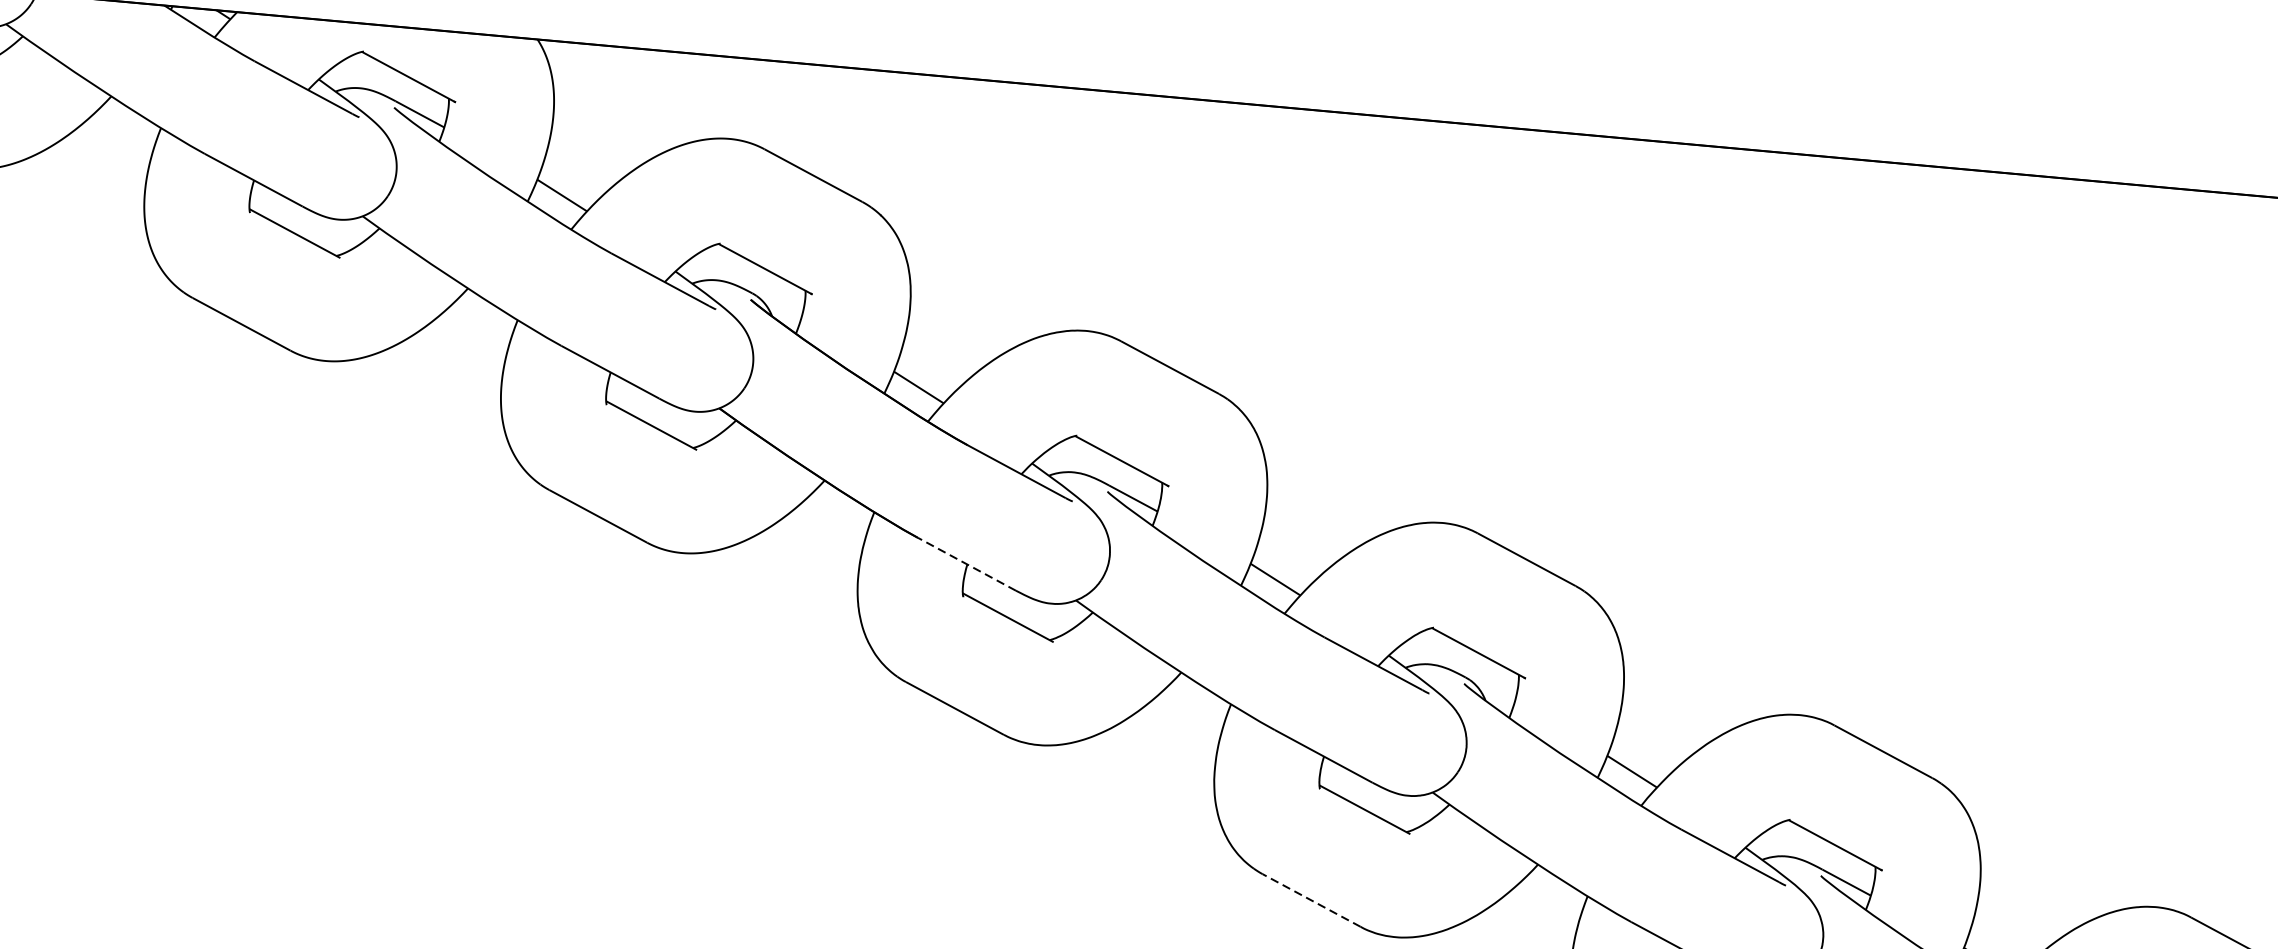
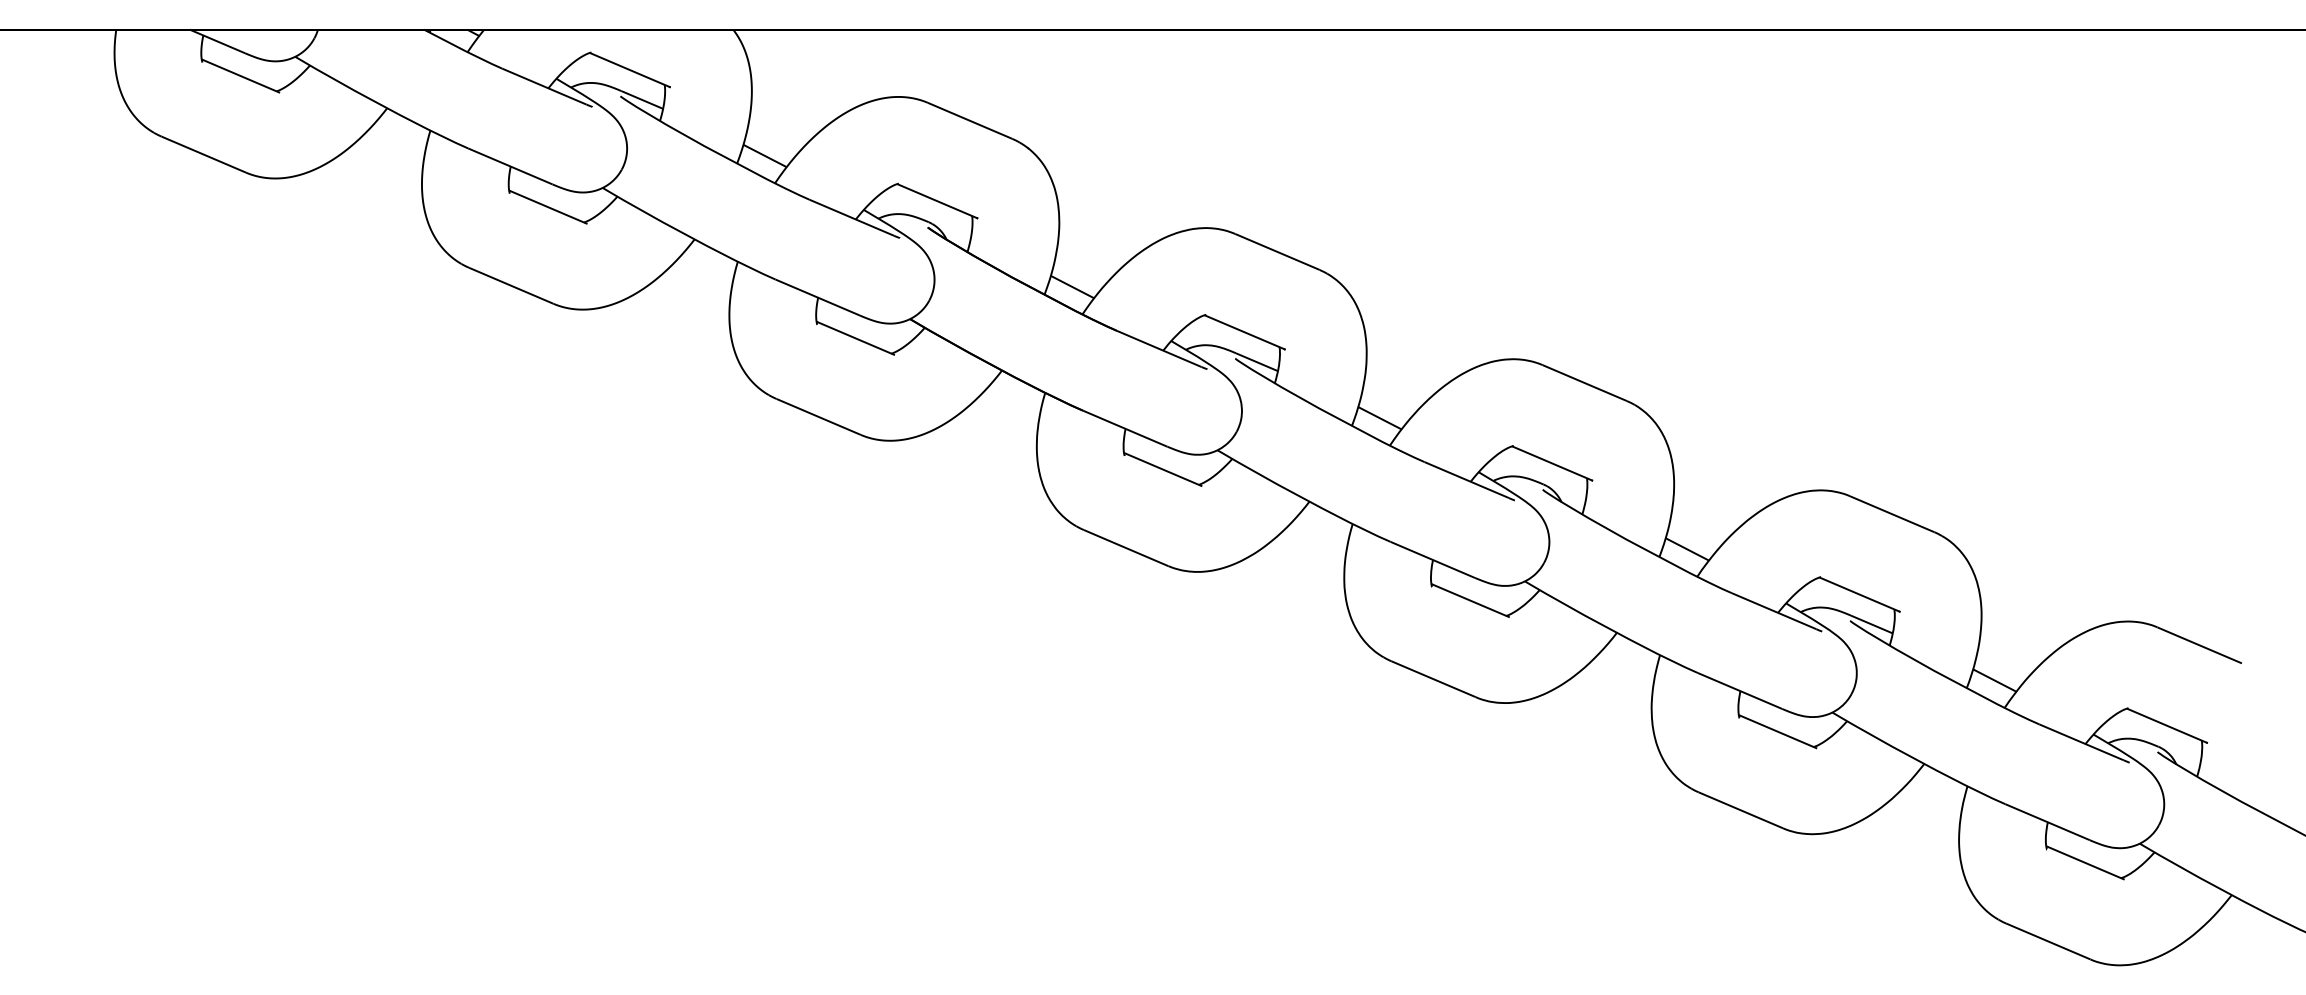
line: (967, 564) -> (1125, 428), dashed -> solid
line: (1311, 900) -> (1433, 679), dashed -> solid

